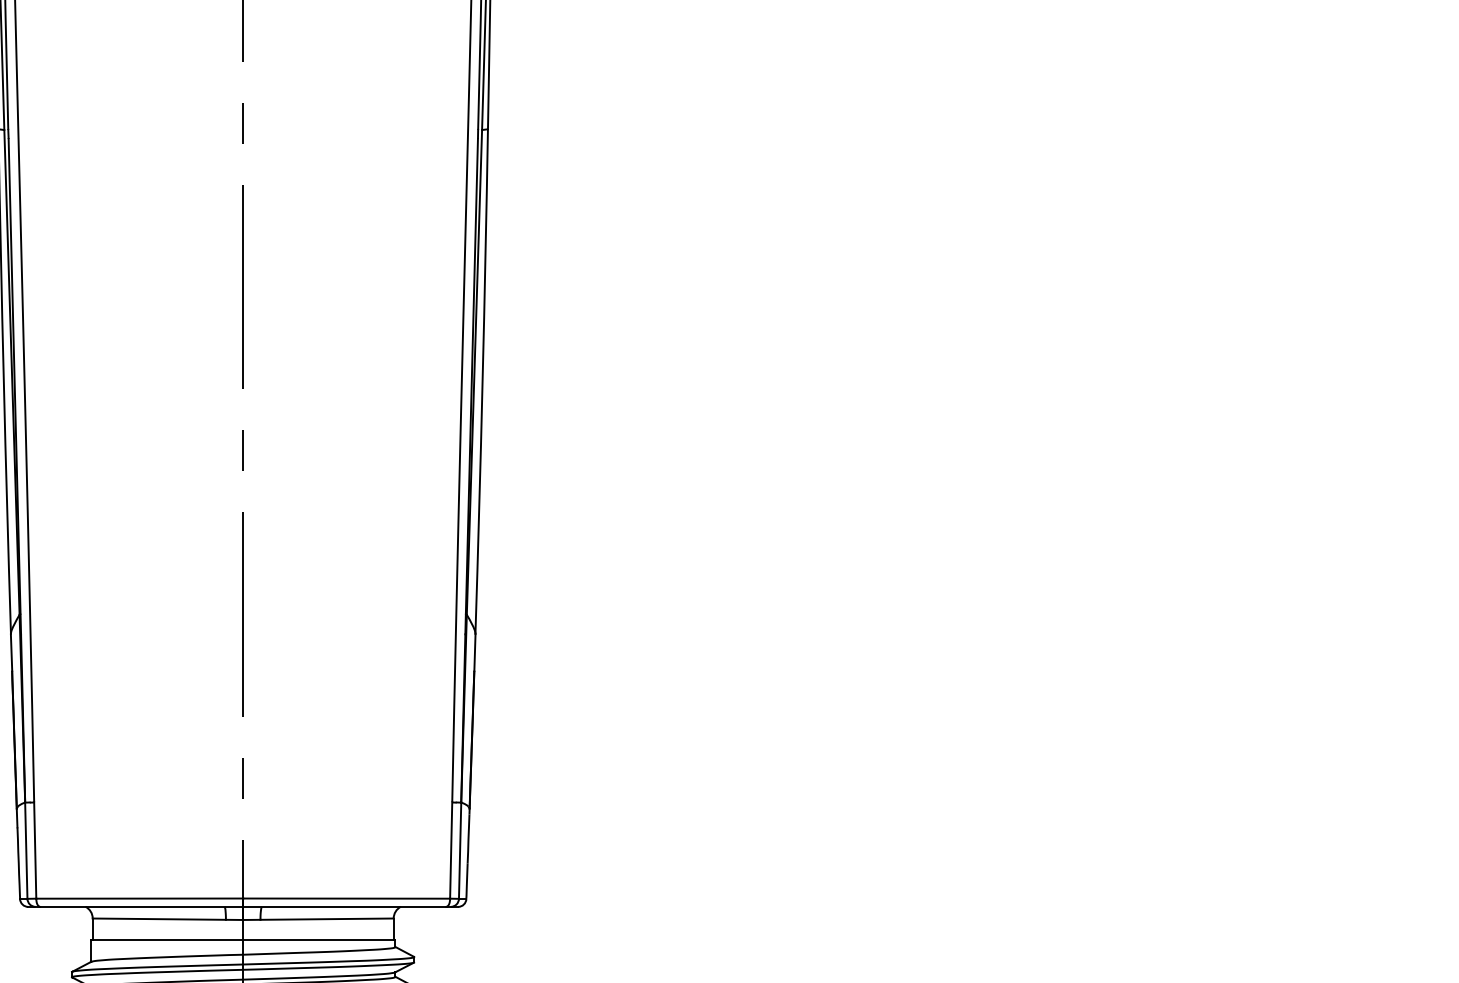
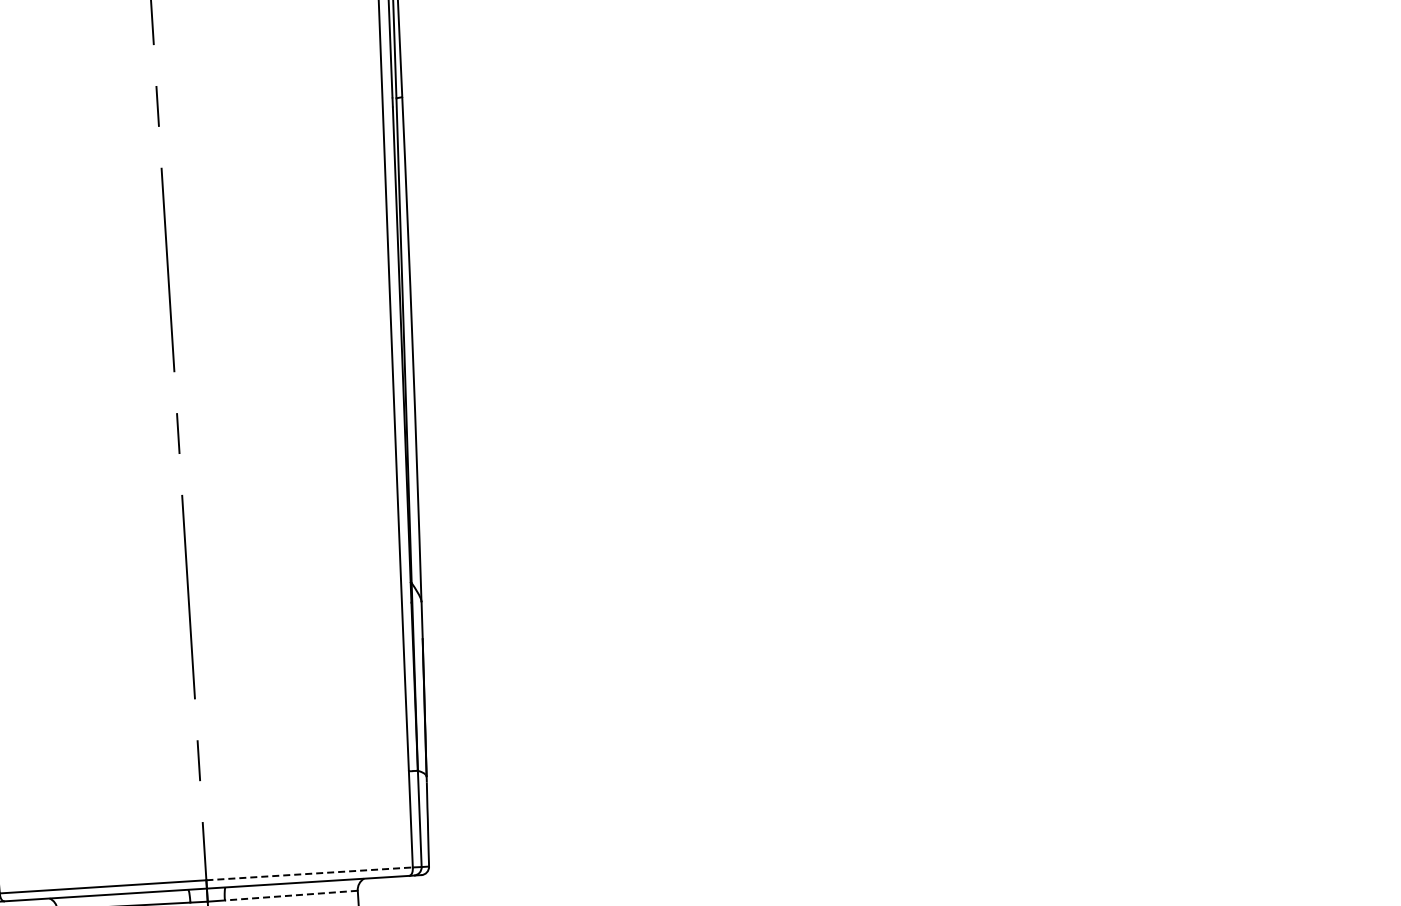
line: (347, 898) -> (310, 873), solid -> dashed
line: (327, 919) -> (291, 895), solid -> dashed

